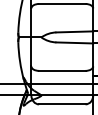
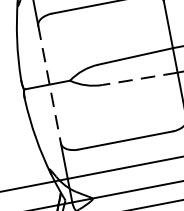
line: (31, 37) -> (49, 84), solid -> dashed
line: (74, 42) -> (139, 78), solid -> dashed

